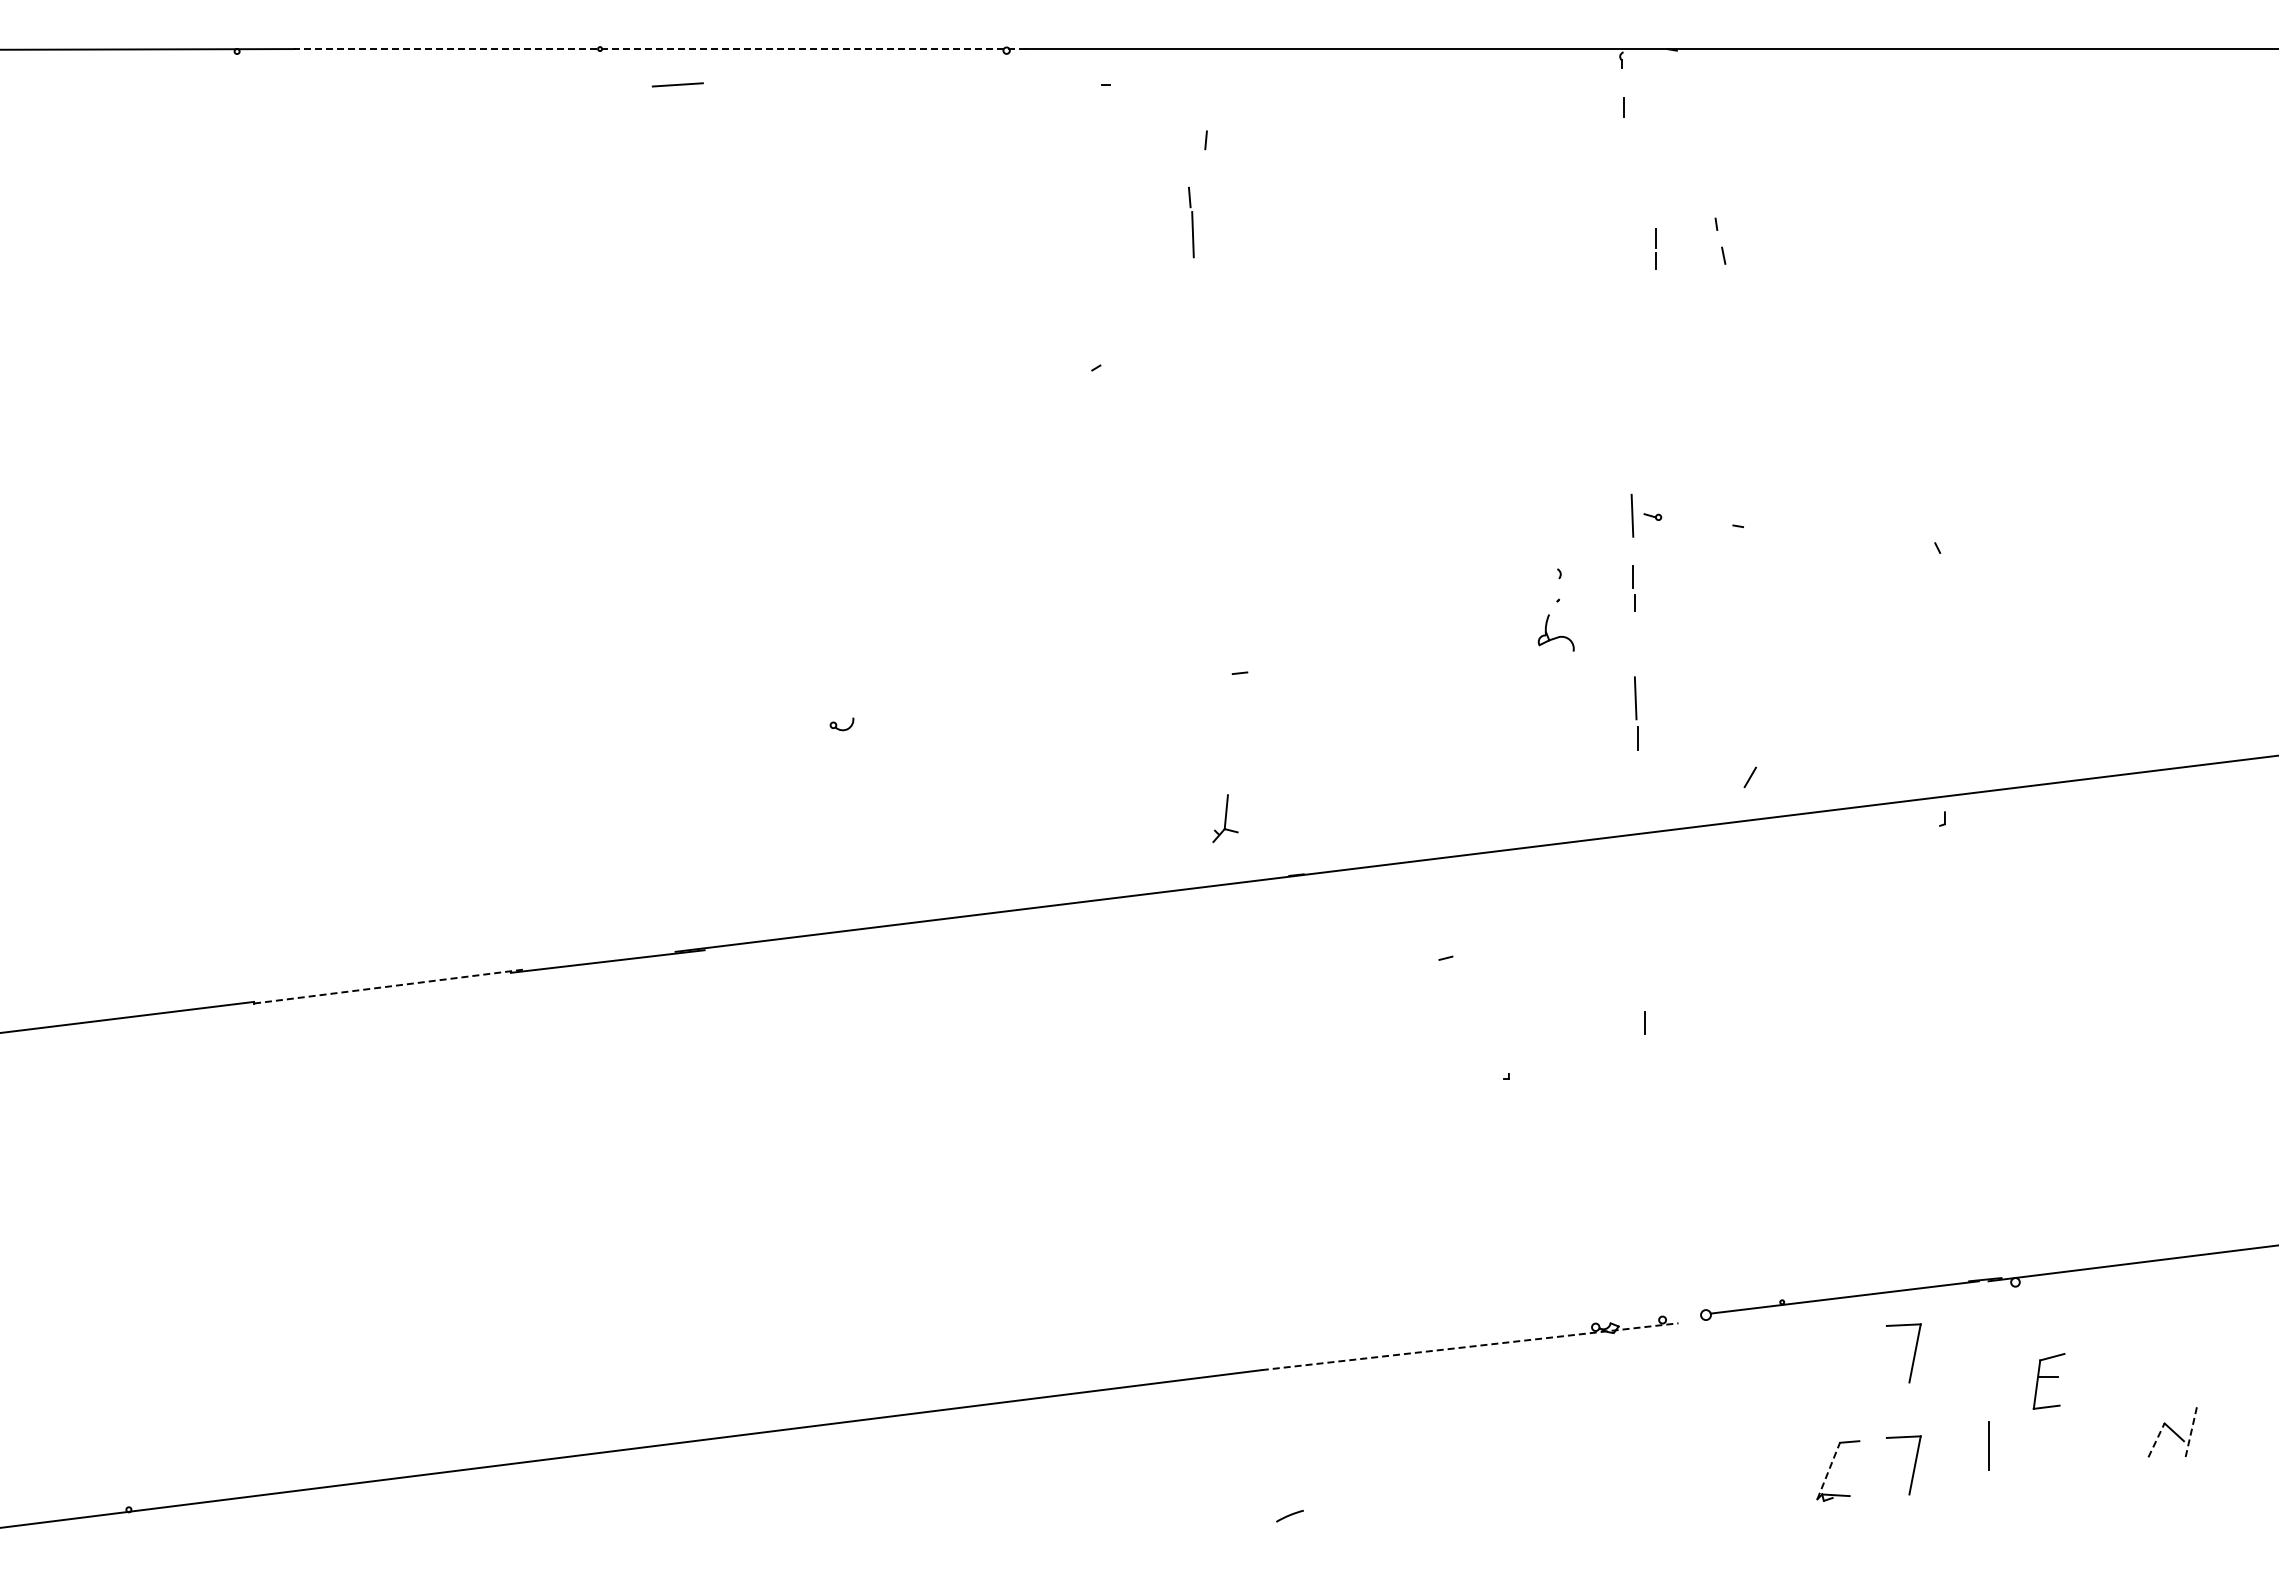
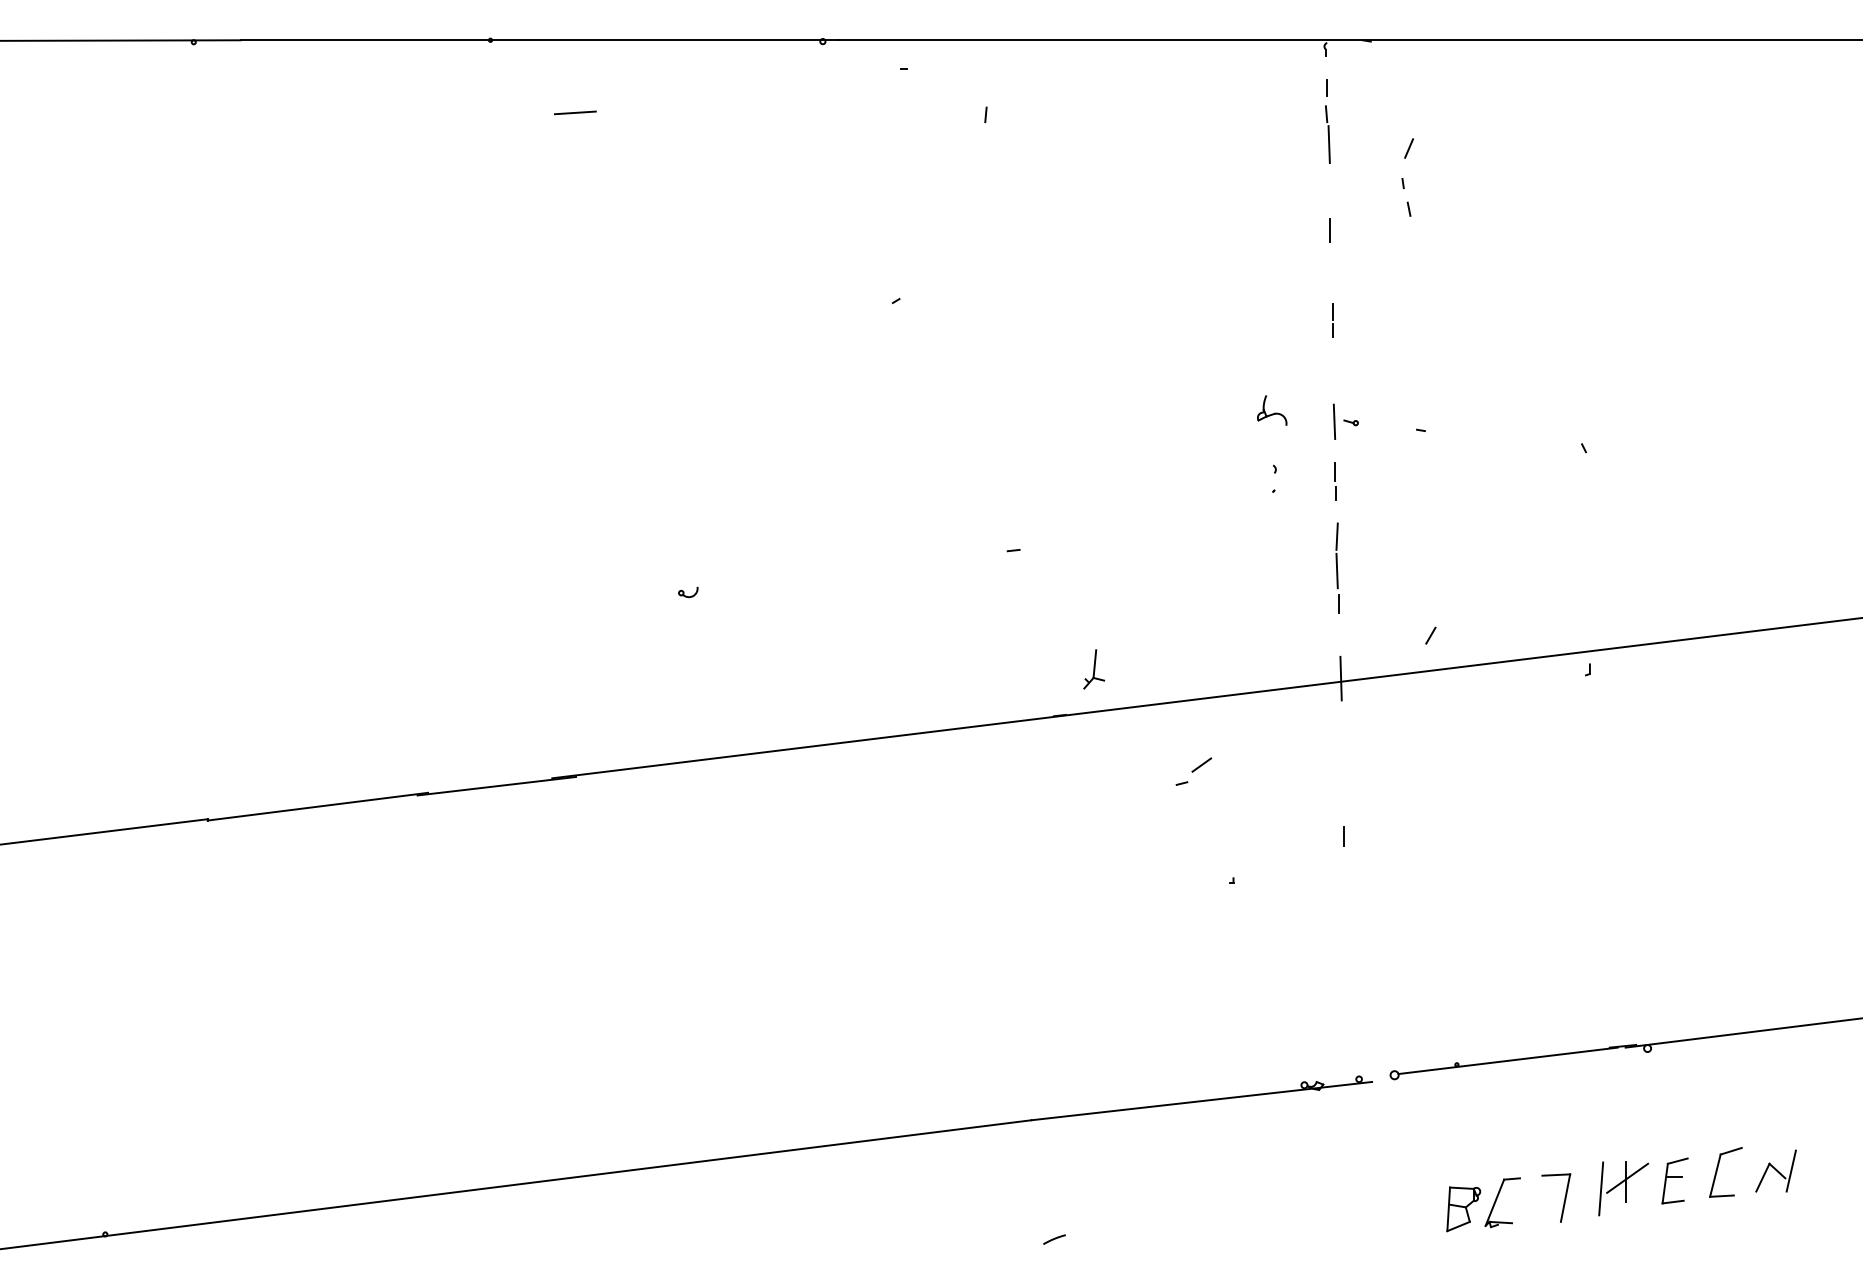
line: (660, 49) -> (539, 40), dashed -> solid
line: (677, 84) -> (575, 112), moved
line: (1723, 181) -> (1408, 148), added
part: (1191, 222) -> (1327, 134), moved
line: (1655, 248) -> (1332, 320), moved
line: (1626, 281) -> (1329, 230), added
part: (1555, 632) -> (1271, 410), moved
line: (1635, 656) -> (1336, 536), added
part: (1225, 818) -> (1094, 669), moved
line: (1640, 829) -> (1341, 678), added
line: (1469, 935) -> (1201, 764), added
line: (388, 986) -> (317, 806), dashed -> solid
line: (1470, 1346) -> (1202, 1100), dashed -> solid
part: (1913, 1355) -> (1564, 1108), removed
part: (2048, 1381) -> (1674, 1181), moved
part: (2101, 1430) -> (1717, 1169), added
line: (2191, 1432) -> (1791, 1171), dashed -> solid
line: (1990, 1440) -> (1627, 1177), added
line: (2156, 1440) -> (1762, 1177), dashed -> solid
line: (1958, 1453) -> (1601, 1188), added
line: (1828, 1470) -> (1494, 1202), dashed -> solid
part: (1790, 1478) -> (1463, 1208), added

